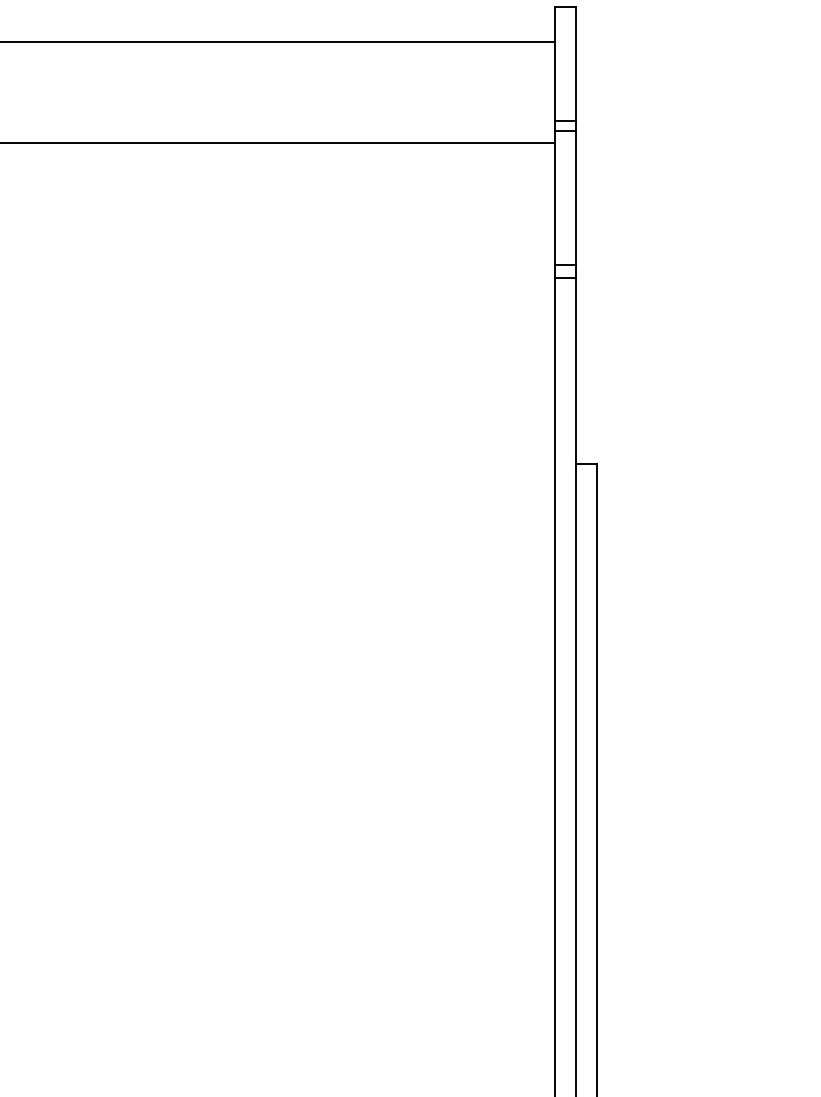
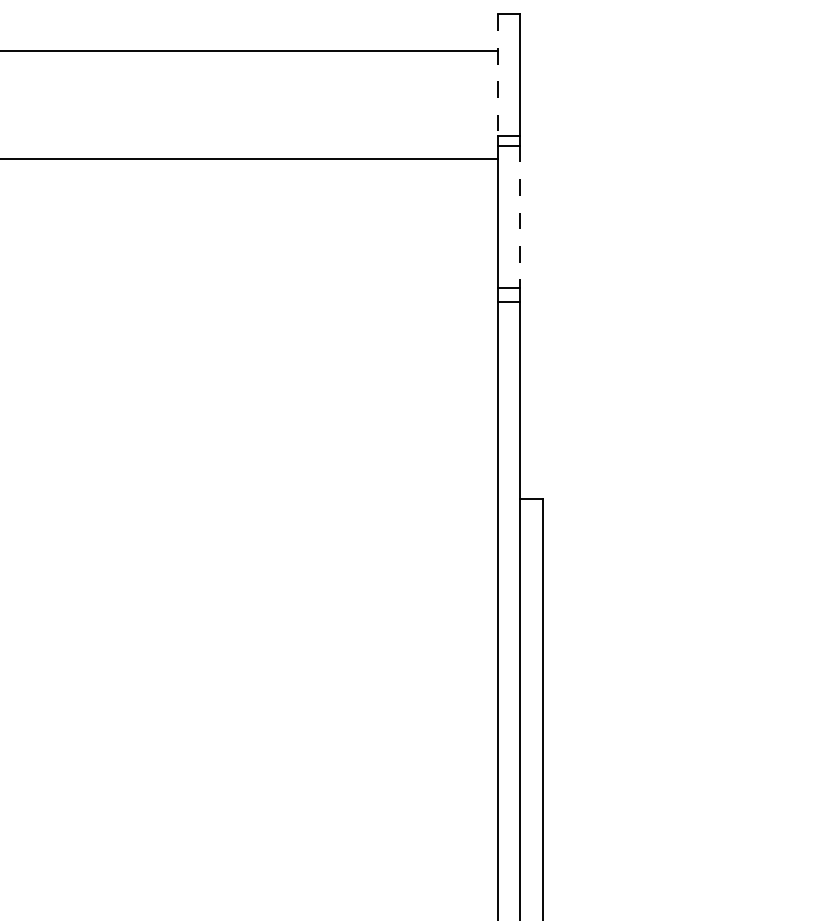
line: (555, 64) -> (498, 75), solid -> dashed
line: (576, 197) -> (520, 216), solid -> dashed

